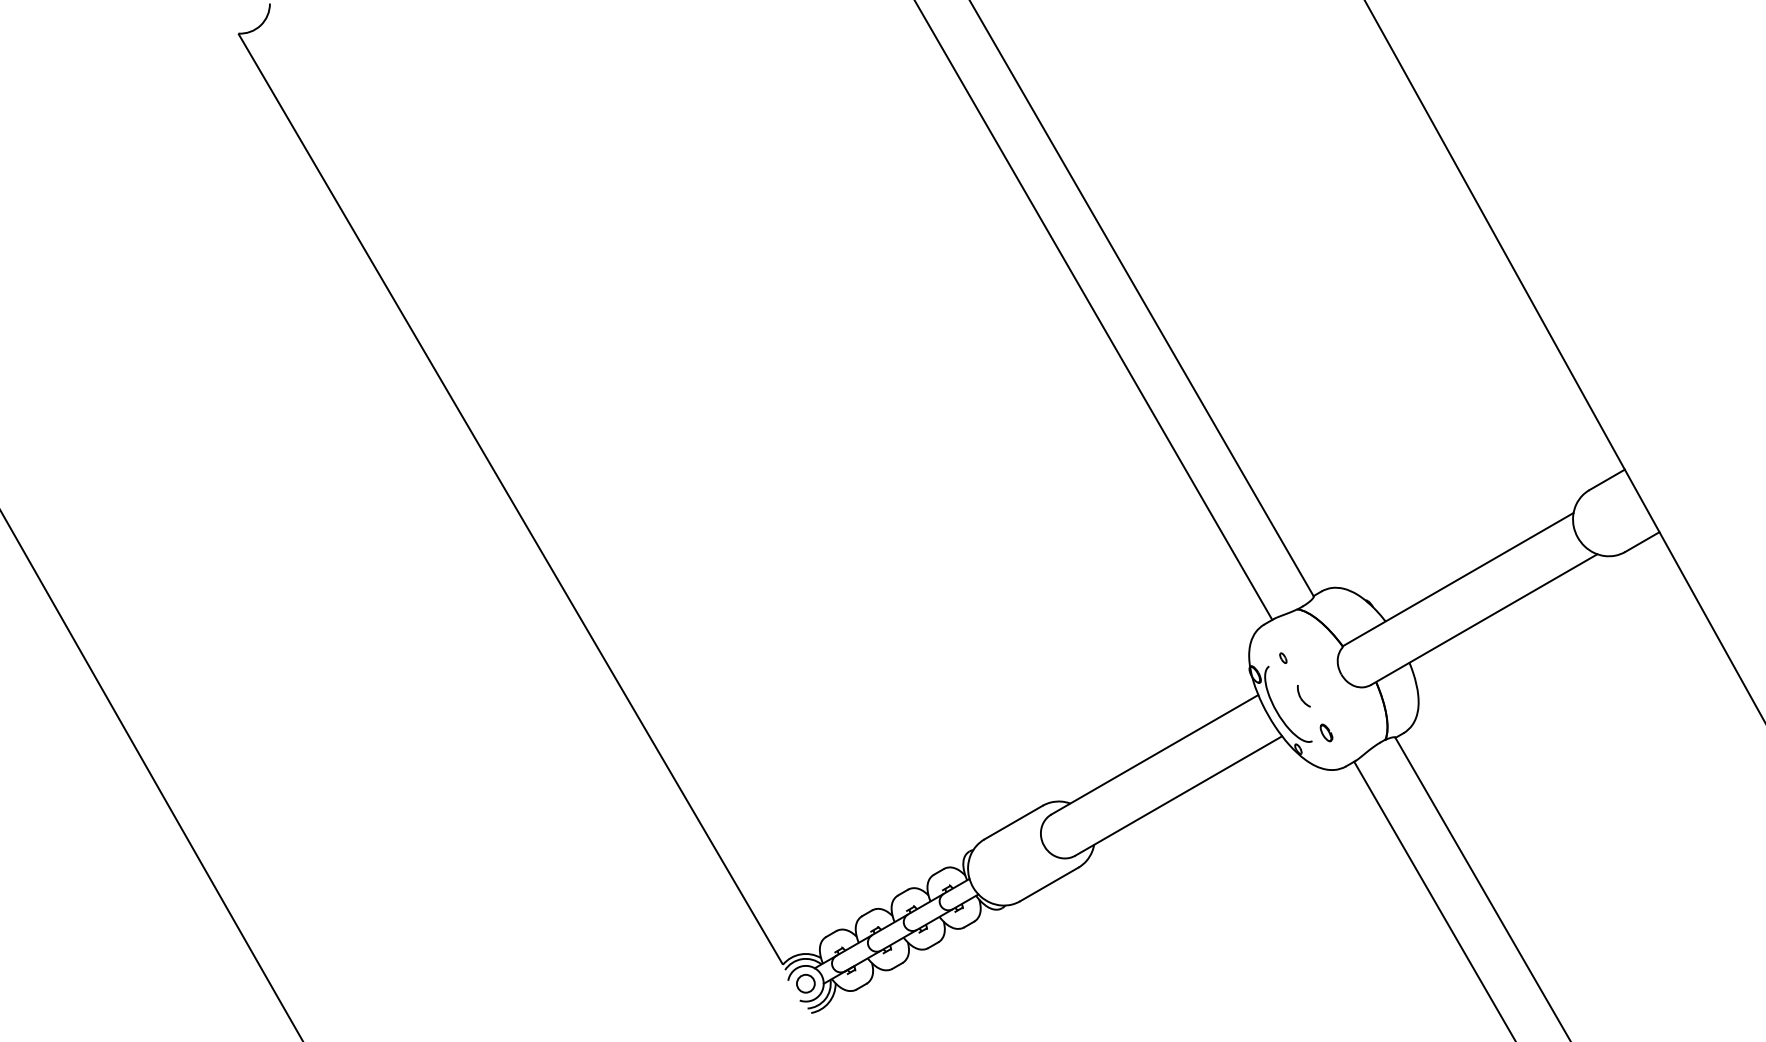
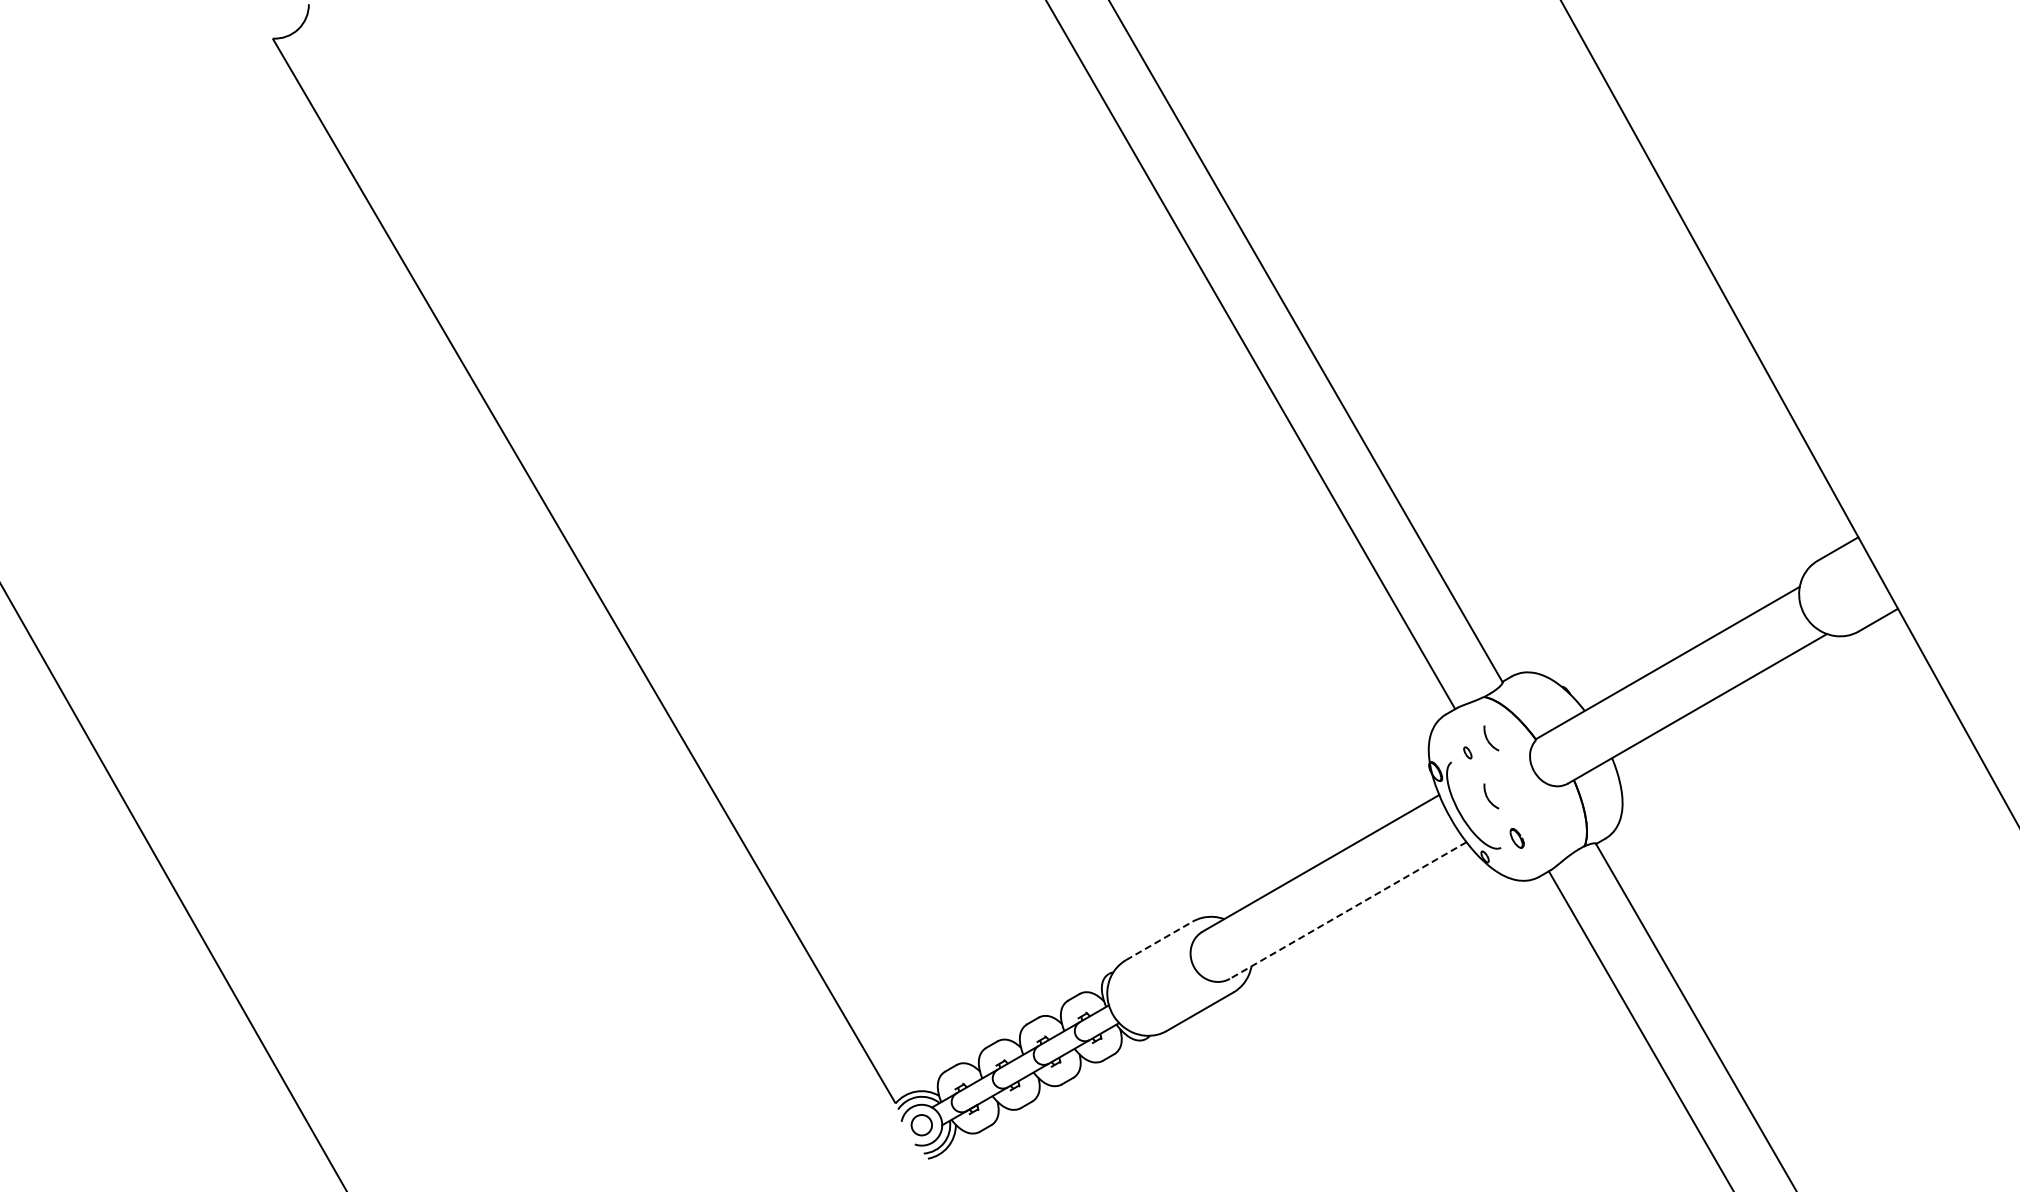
part: (1304, 645) -> (1491, 738), added
line: (1178, 795) -> (1348, 910), solid -> dashed
line: (1013, 822) -> (1159, 940), solid -> dashed

